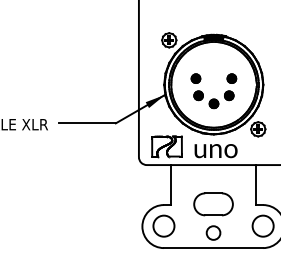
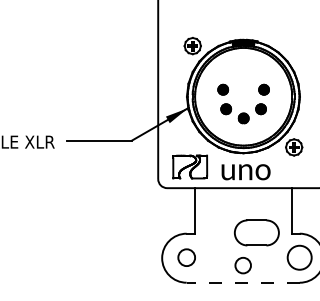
part: (213, 204) -> (256, 233), moved
circle: (163, 225) -> (186, 256), size x0.7
line: (213, 248) -> (243, 283), solid -> dashed

